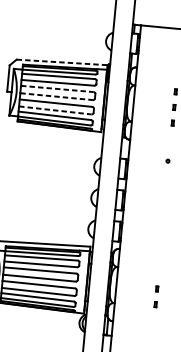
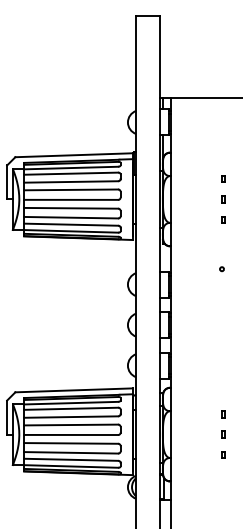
line: (62, 62) -> (74, 155), dashed -> solid
line: (57, 88) -> (71, 189), dashed -> solid
line: (56, 96) -> (71, 199), dashed -> solid
line: (55, 110) -> (71, 217), dashed -> solid
part: (158, 273) -> (223, 414), added

